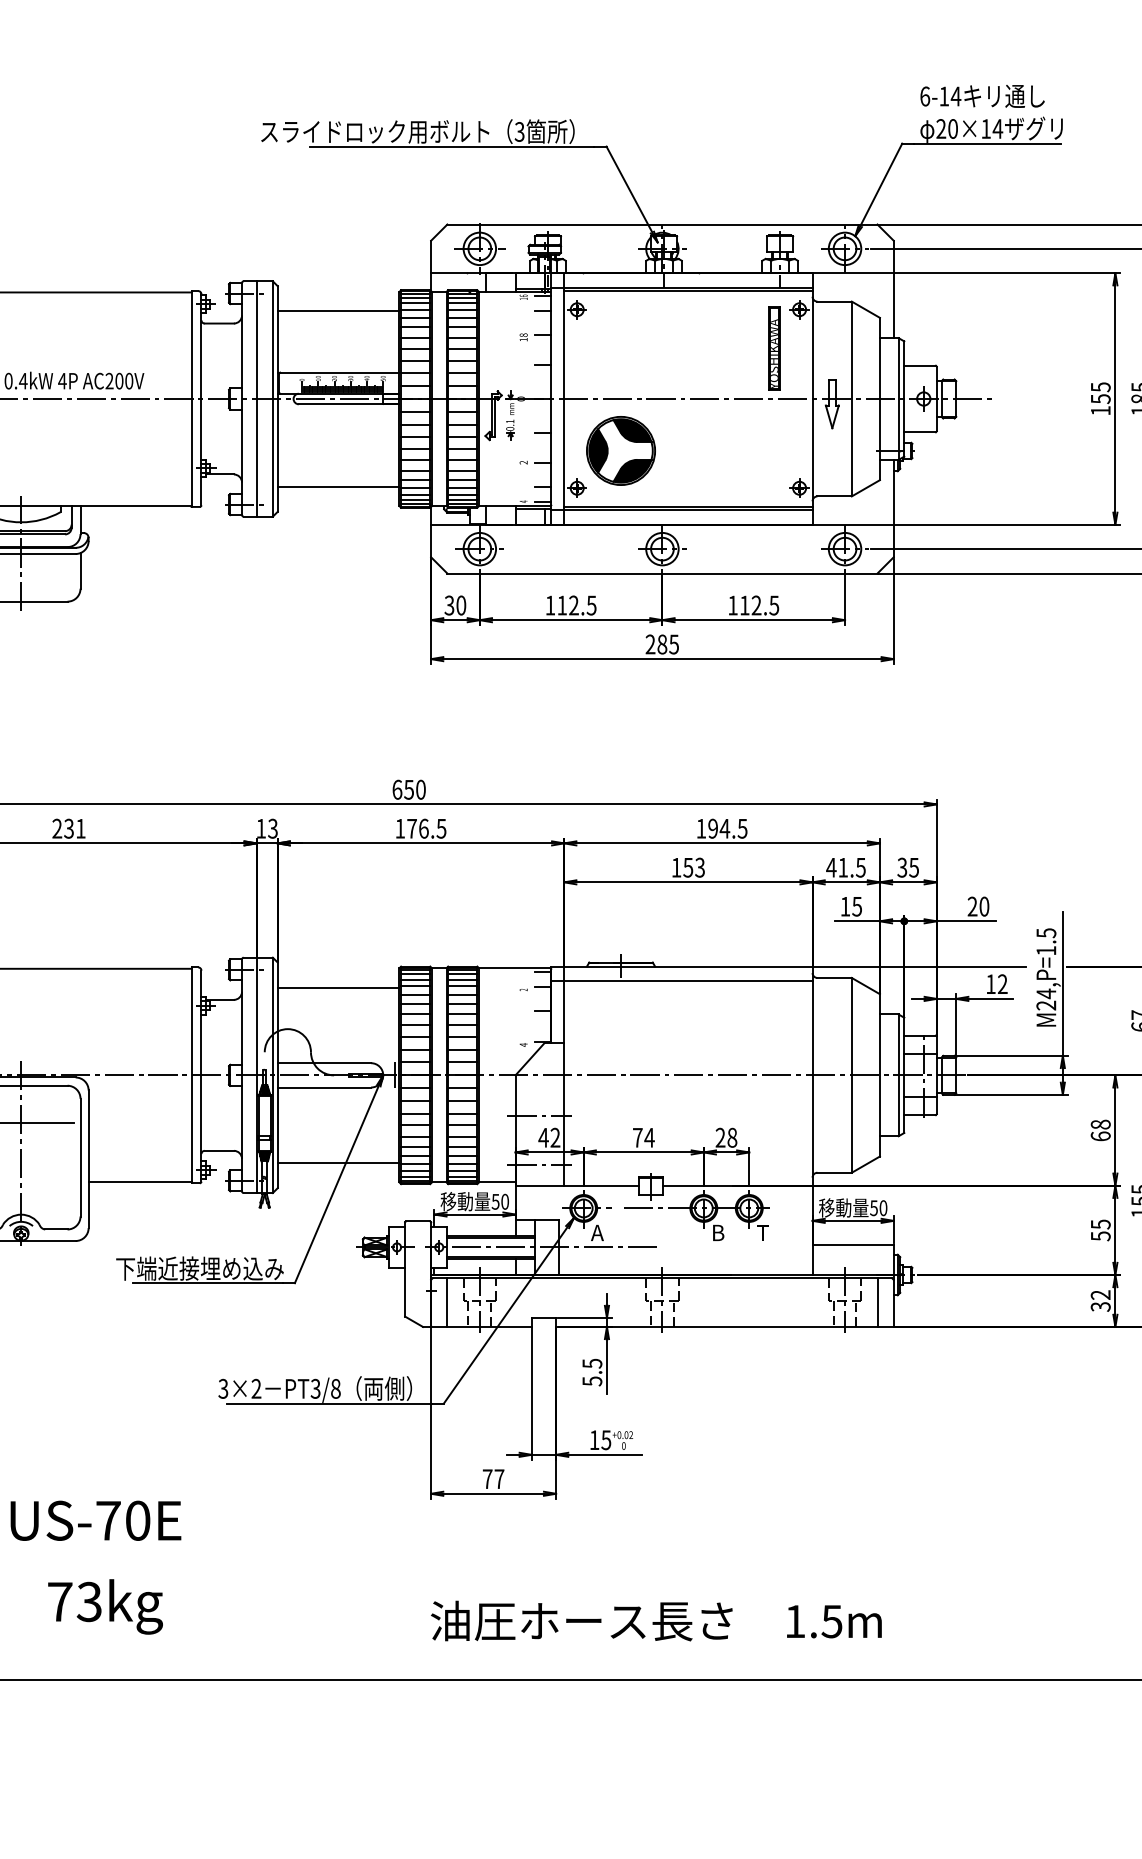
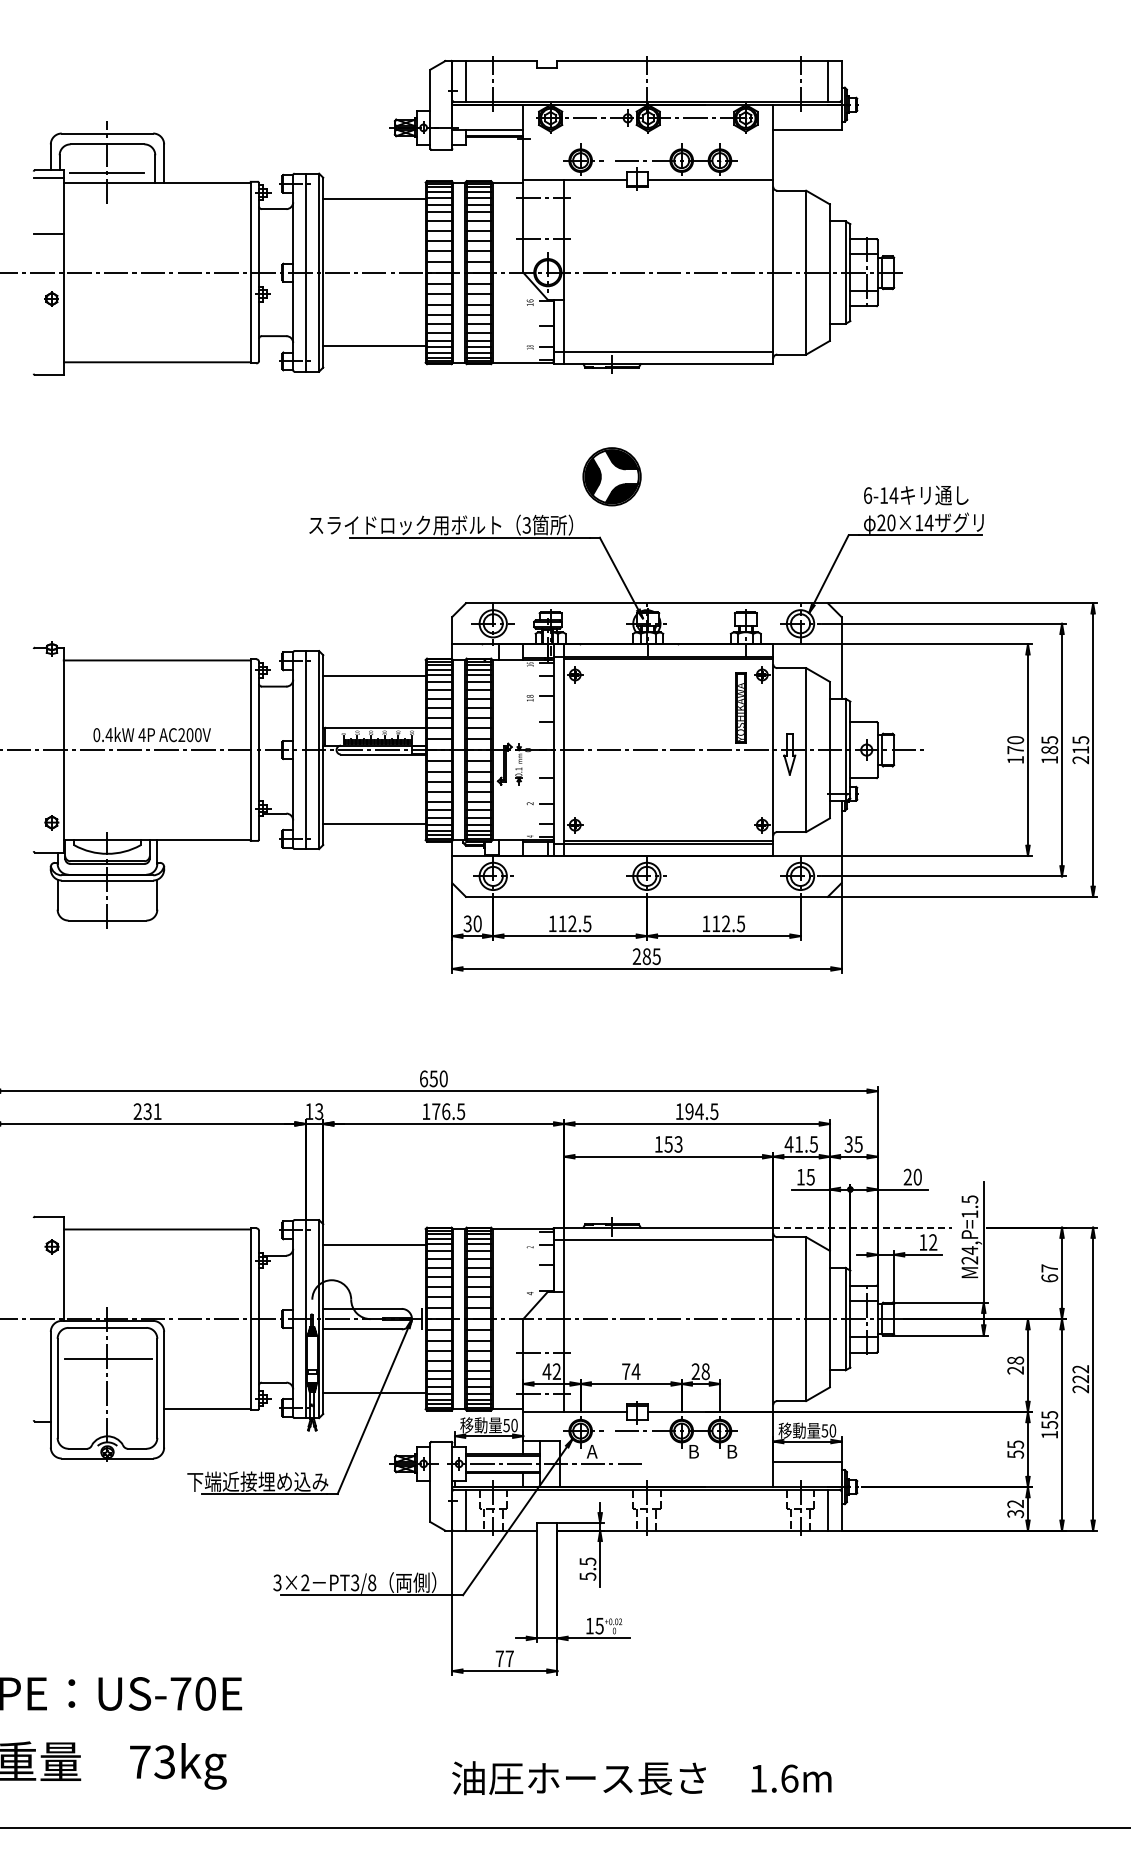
text: (1100, 393) -> (1015, 745), 155 -> 170
part: (620, 450) -> (611, 476), moved
line: (918, 966) -> (862, 1227), solid -> dashed
text: (1100, 1136) -> (1015, 1370), 68 -> 28
text: (762, 1232) -> (731, 1451), T -> B
text: (831, 1621) -> (789, 1778), 1.5m -> 1.6m

